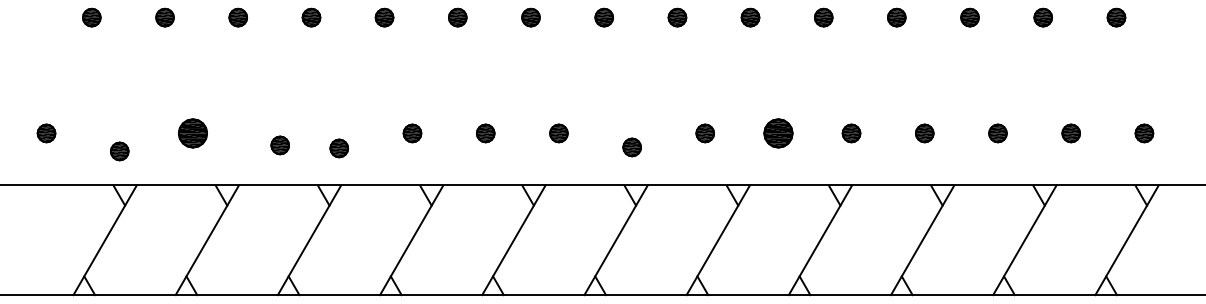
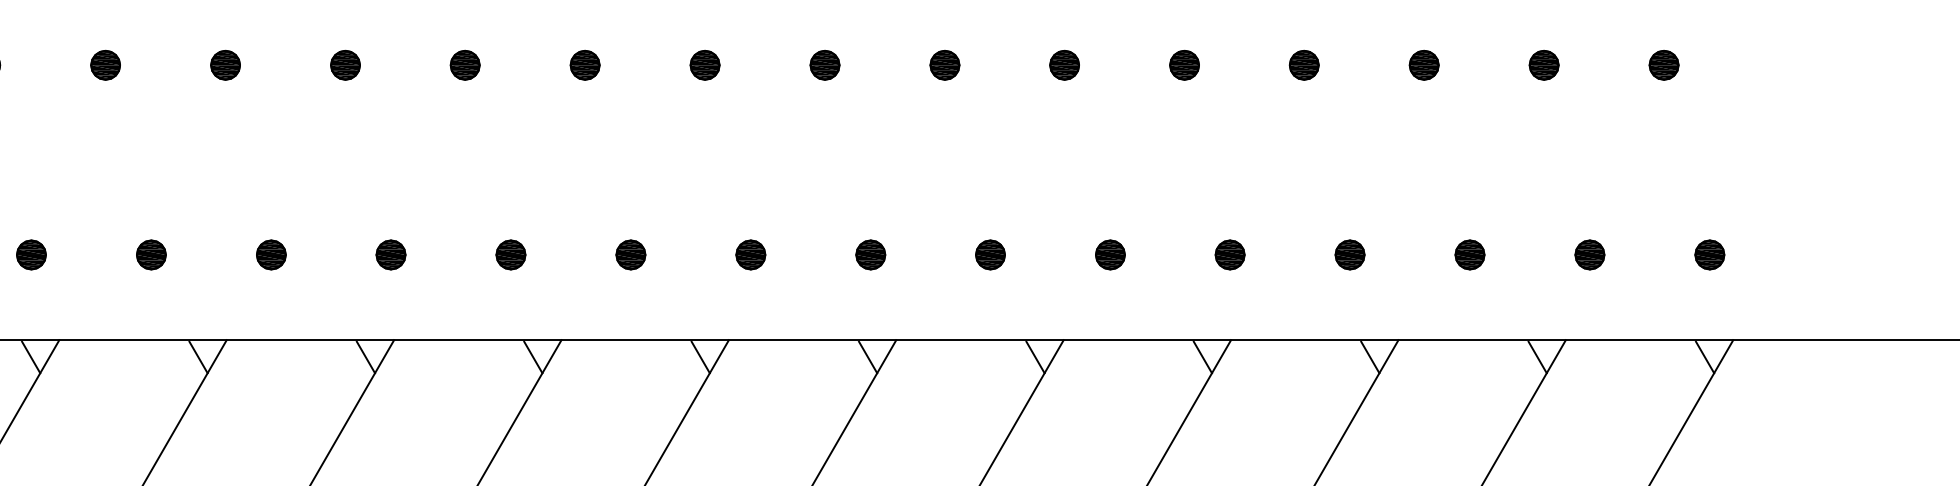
part: (192, 133) -> (150, 255), size x0.62
part: (778, 133) -> (1110, 255), size x0.62
part: (279, 145) -> (270, 255), moved
part: (631, 147) -> (869, 255), moved
part: (338, 148) -> (389, 255), moved
part: (119, 151) -> (31, 255), moved

